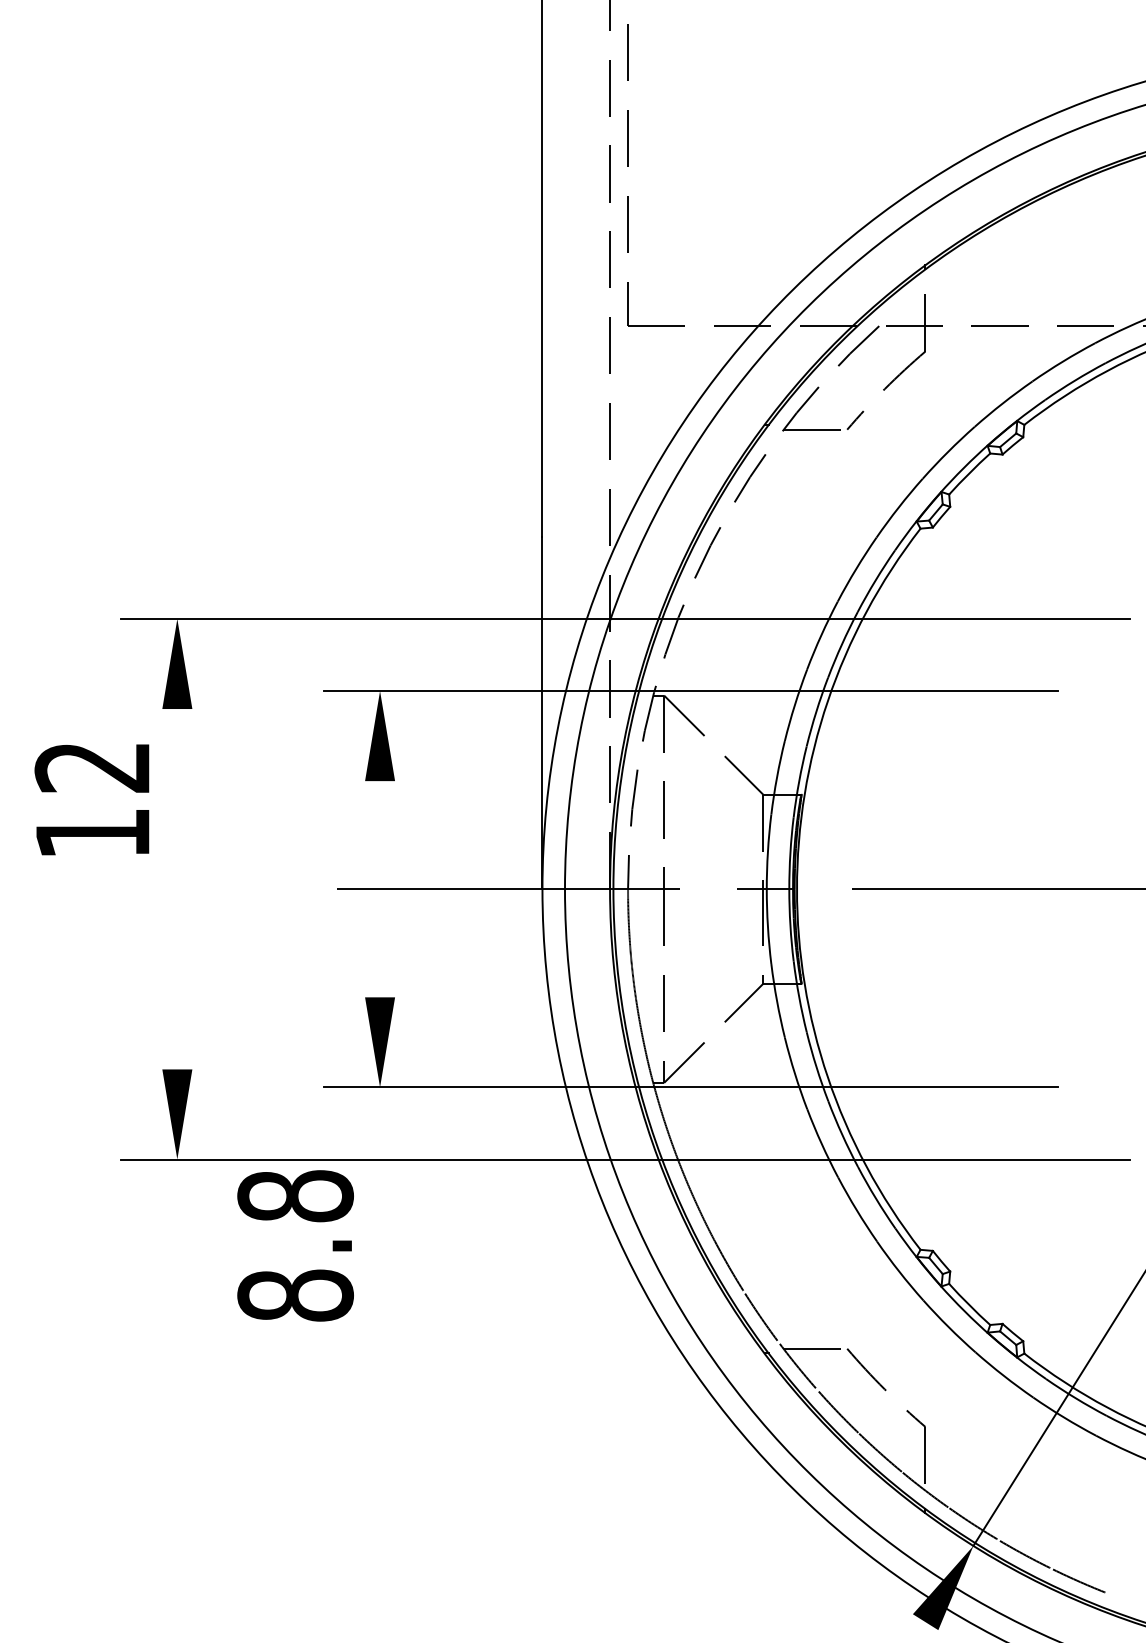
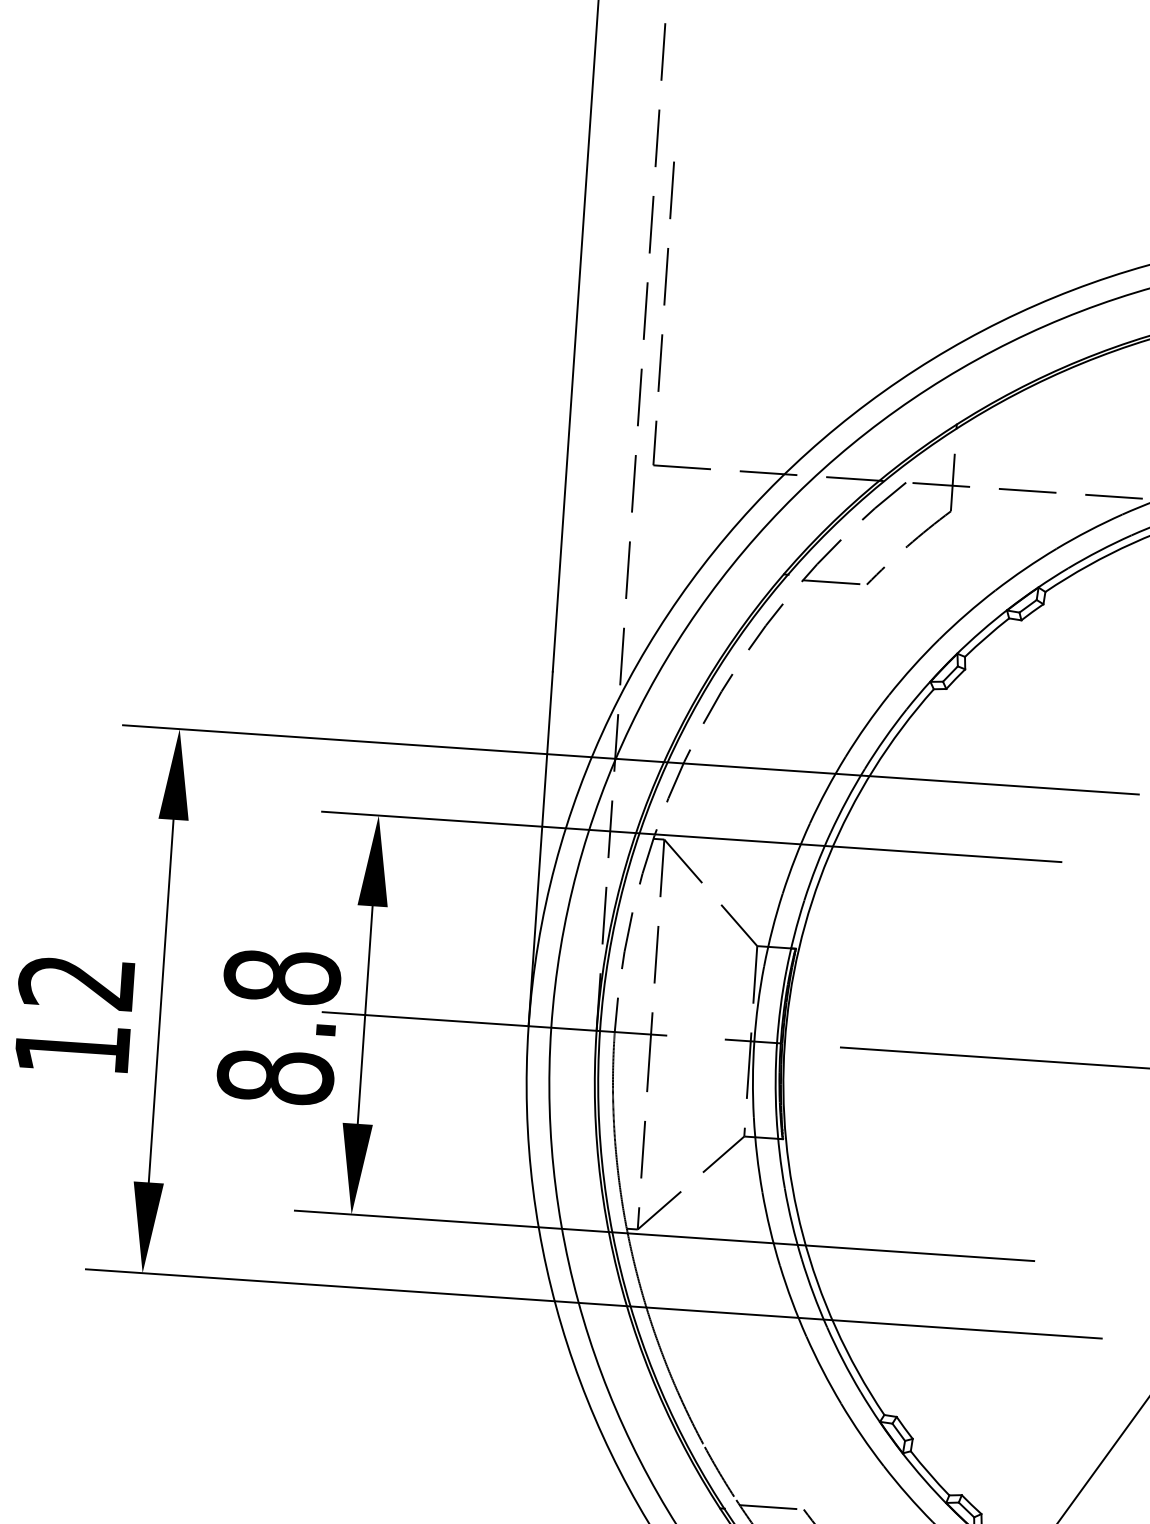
text: (91, 799) -> (73, 1014), moved
line: (177, 889) -> (161, 1001), added
line: (380, 889) -> (365, 1015), added
text: (295, 1245) -> (278, 1026), moved

